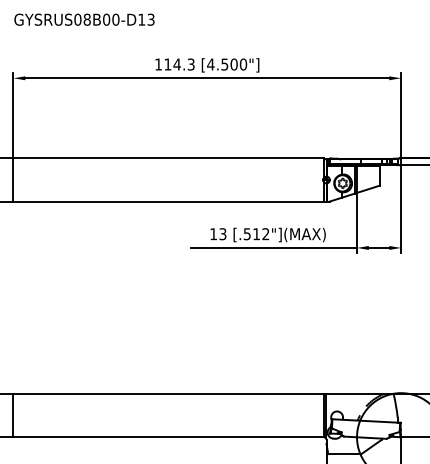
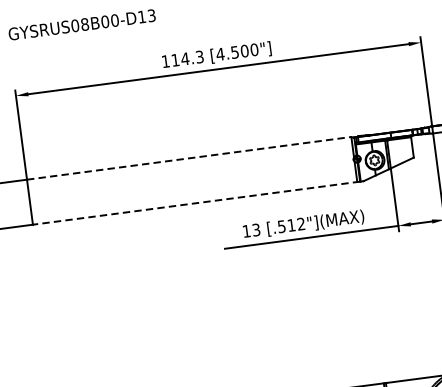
line: (169, 158) -> (190, 158), solid -> dashed
line: (169, 201) -> (196, 203), solid -> dashed

